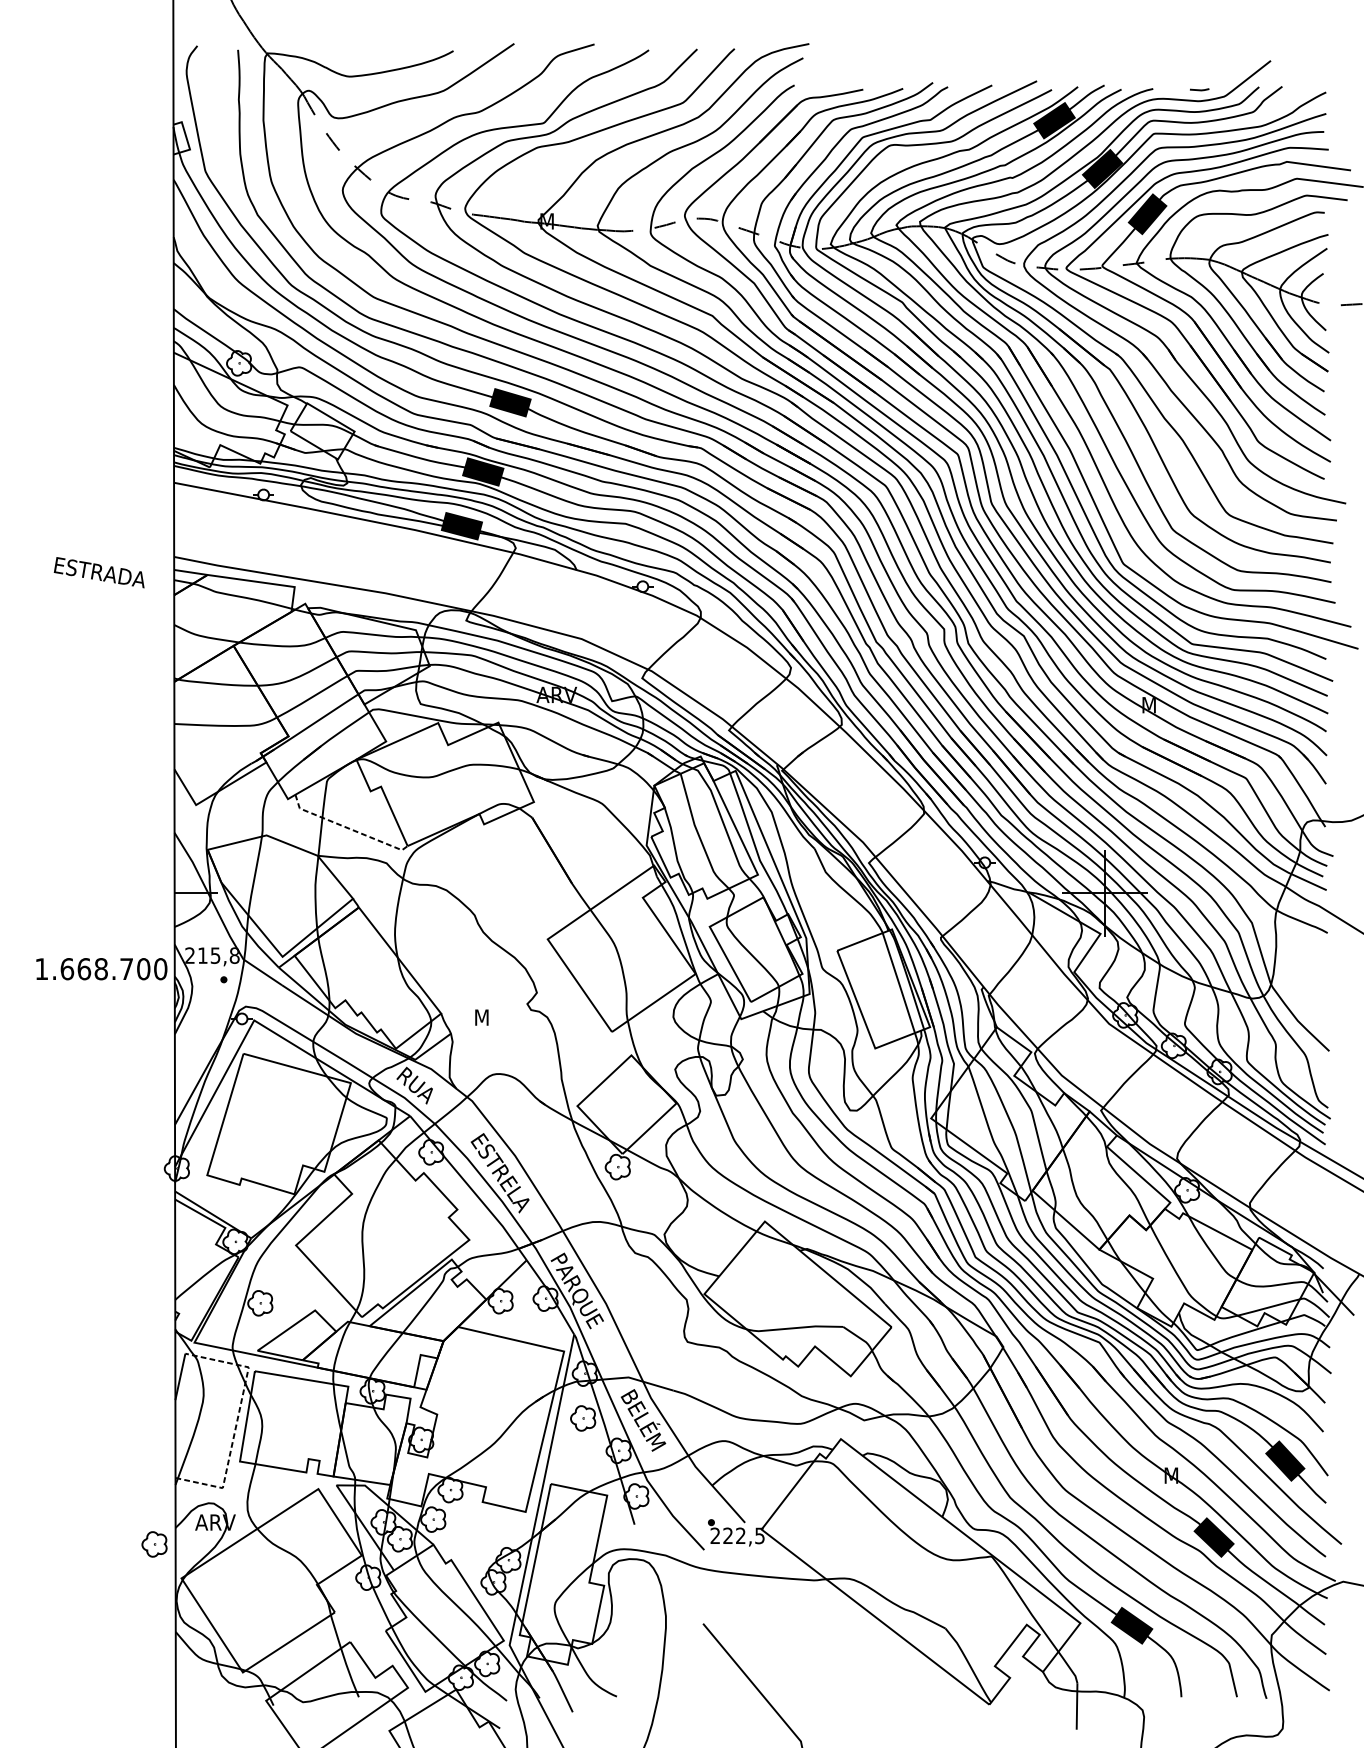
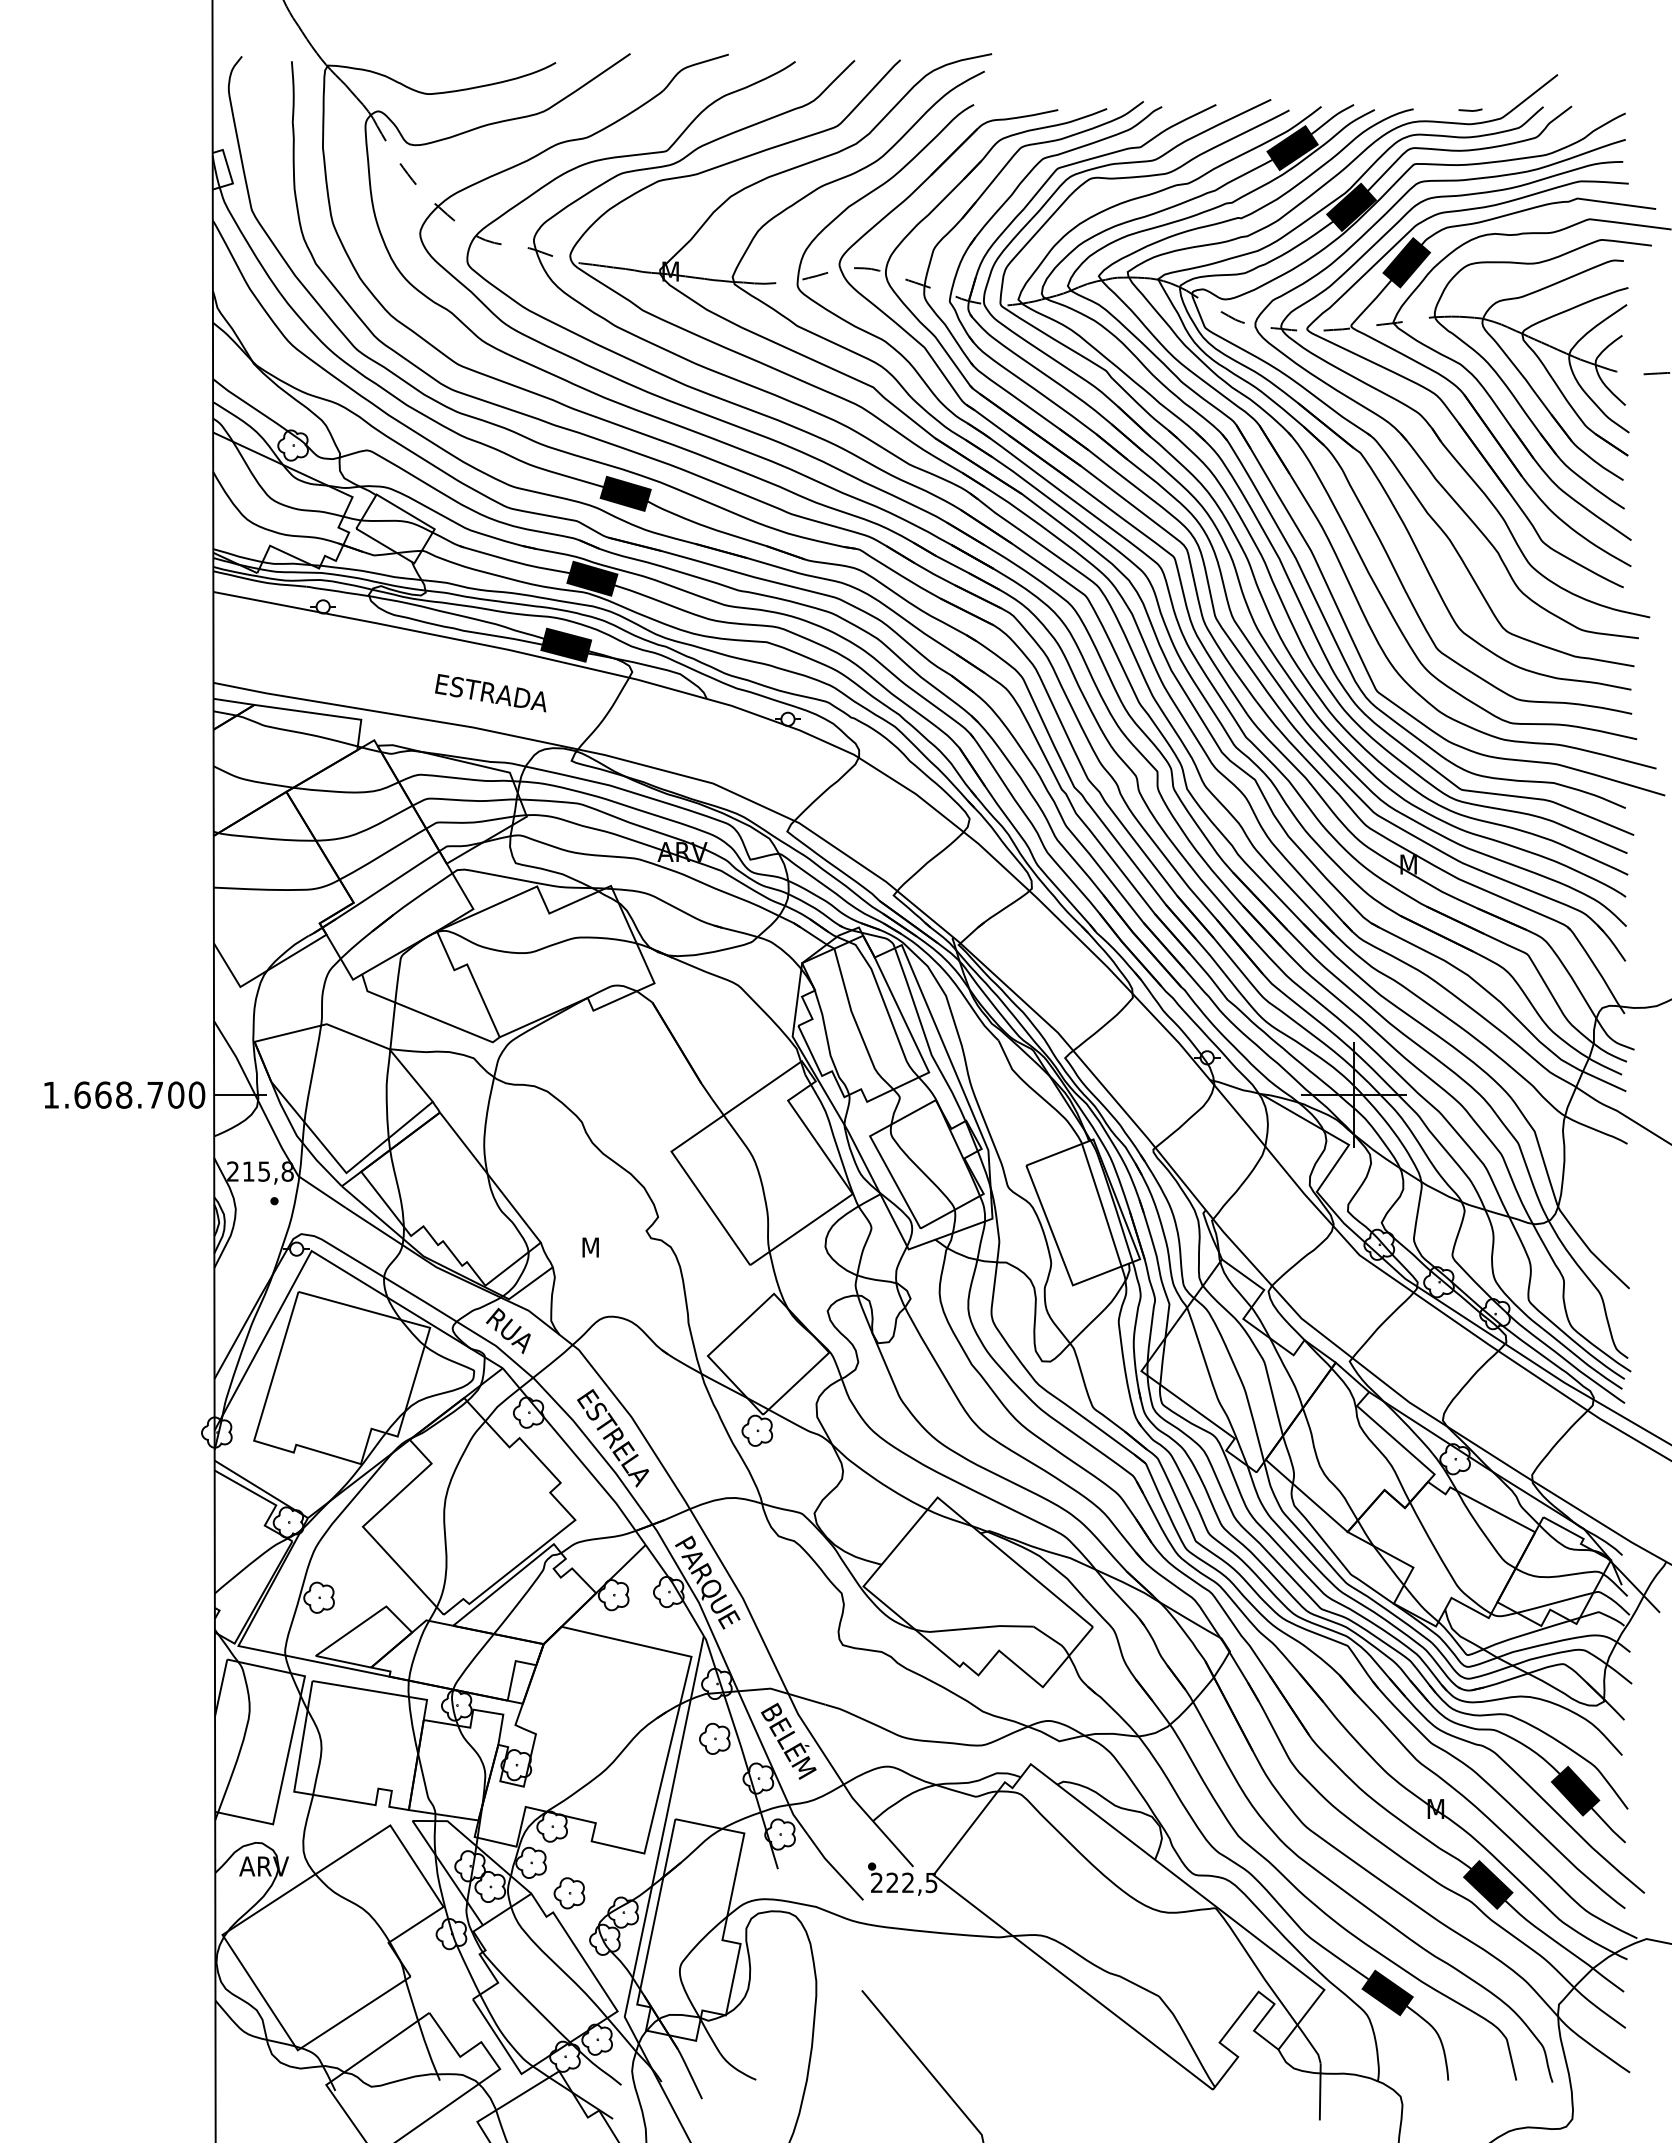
text: (99, 572) -> (490, 693), moved
line: (347, 828) -> (426, 1015), dashed -> solid
text: (101, 968) -> (124, 1094), moved
line: (237, 1419) -> (291, 1740), dashed -> solid
part: (154, 1544) -> (569, 1893), moved

